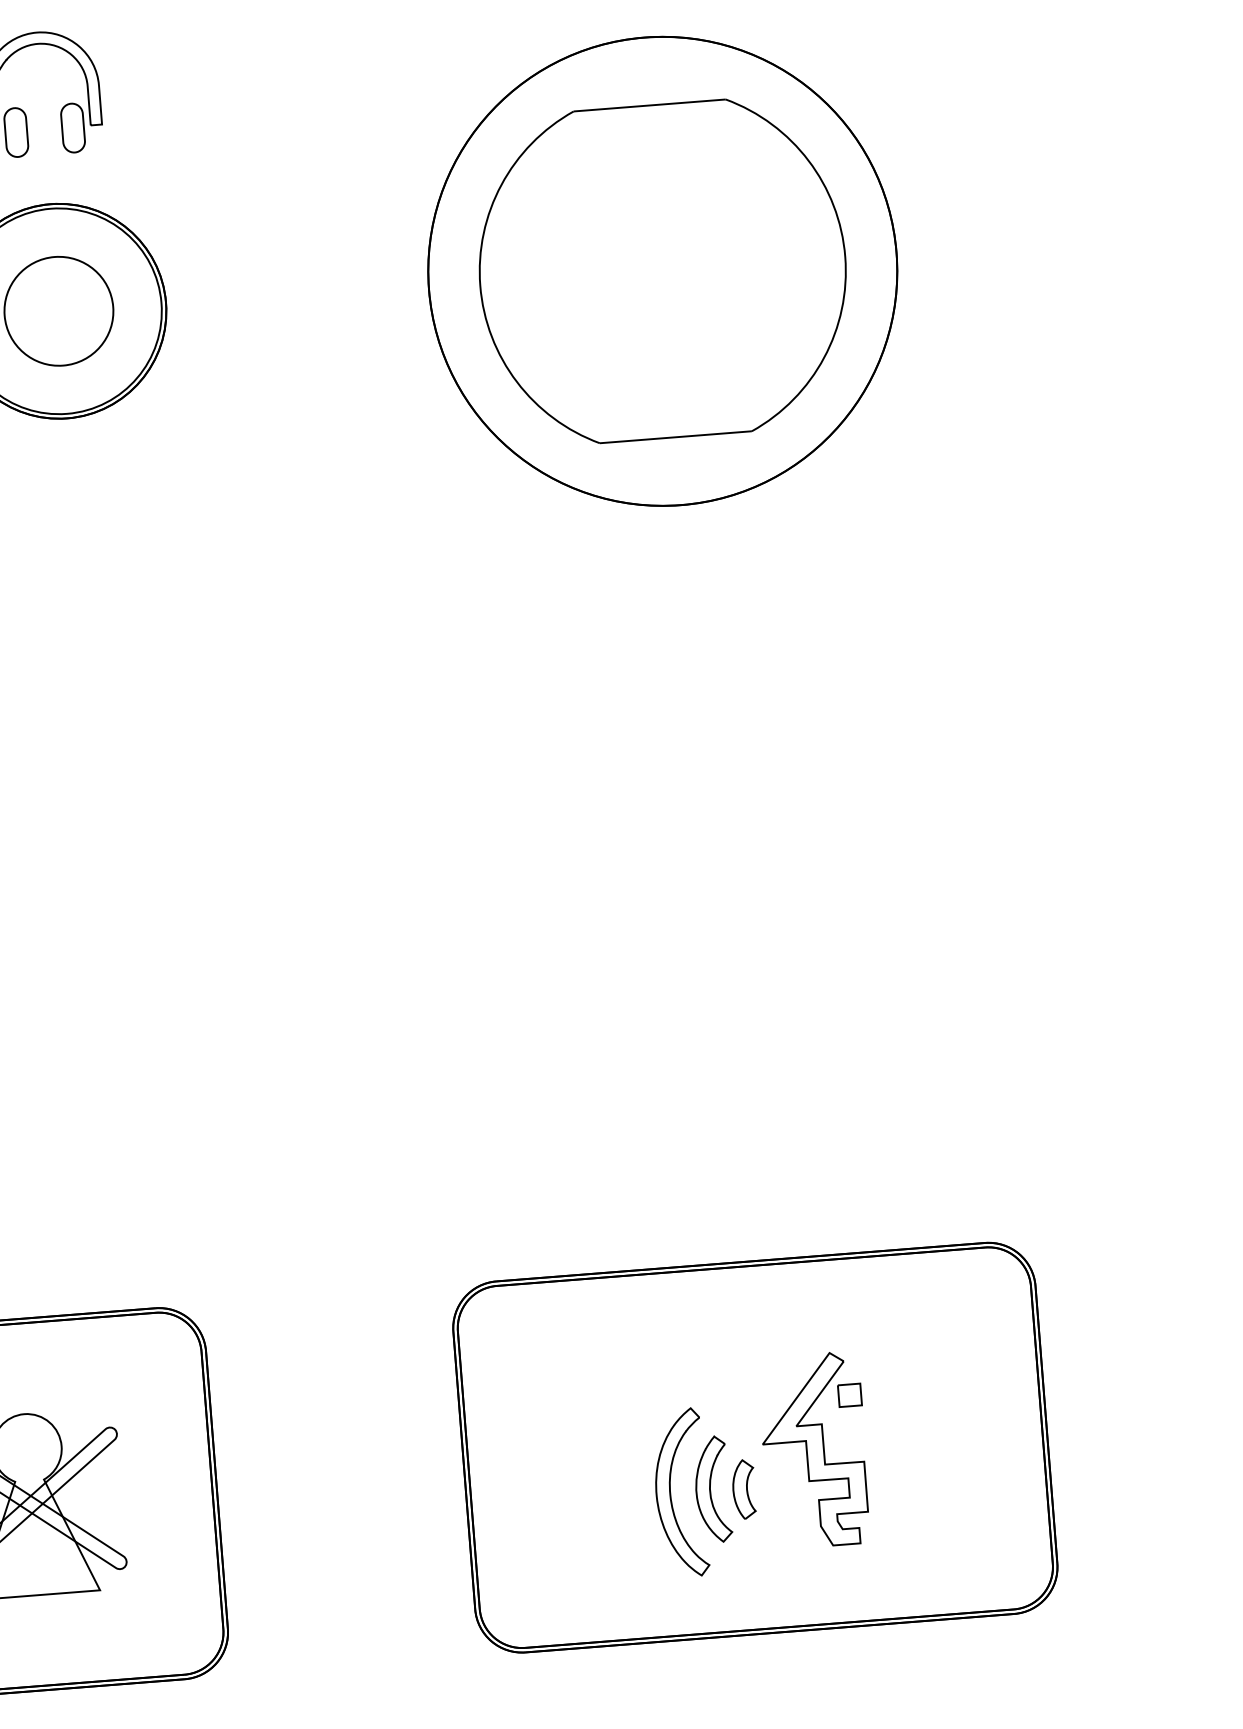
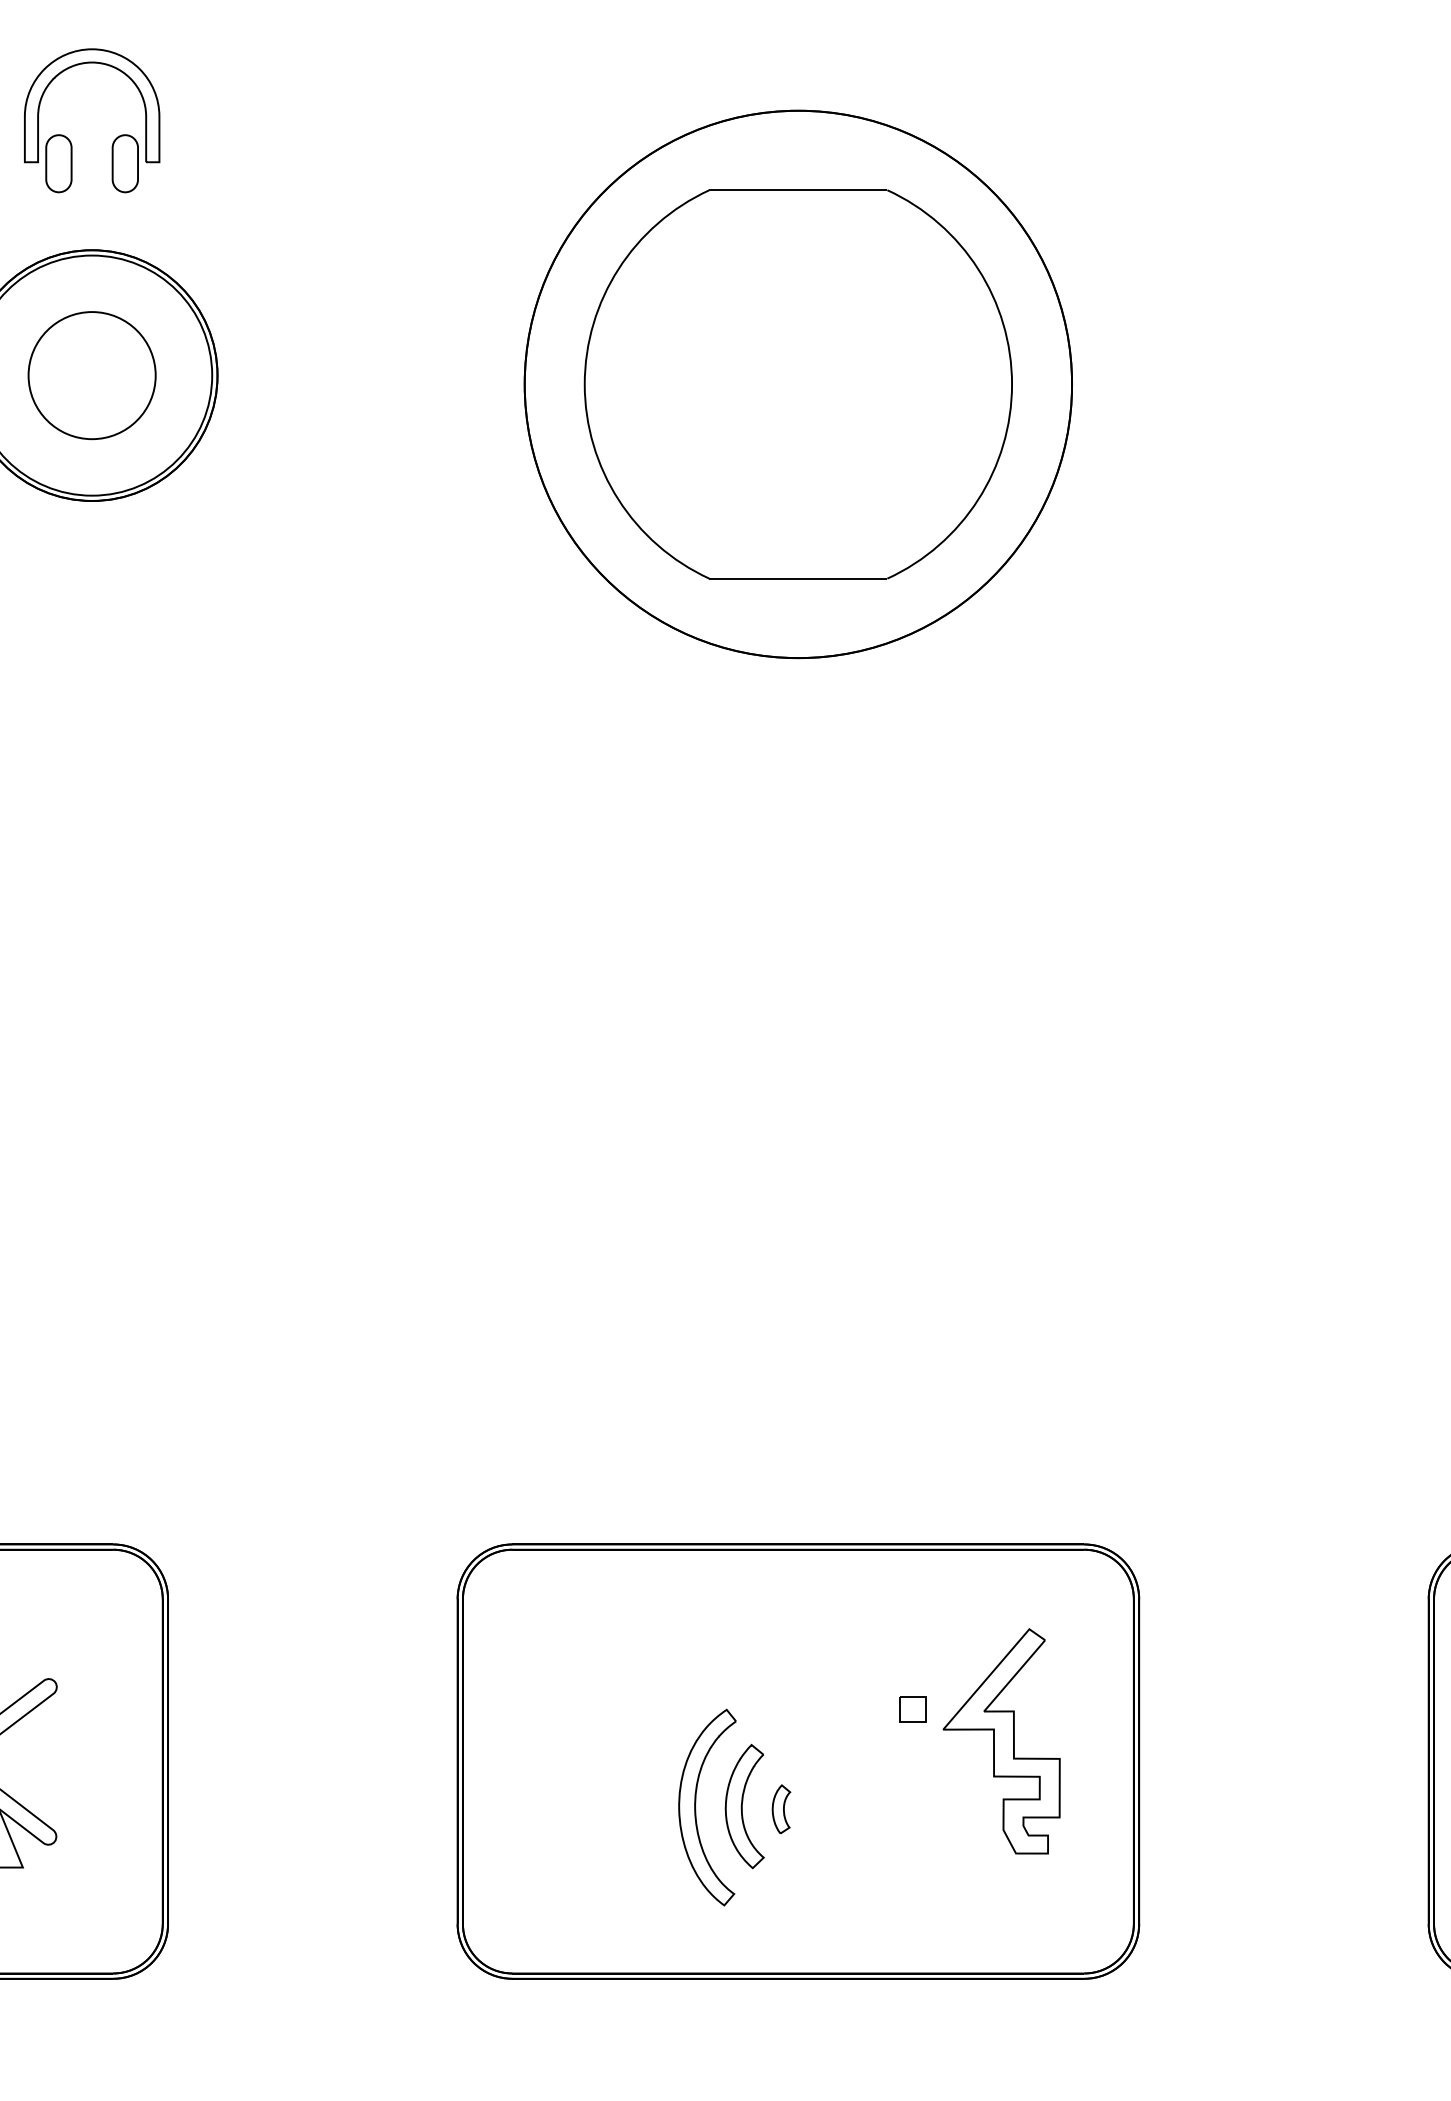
part: (813, 1450) -> (1001, 1741), moved
part: (744, 1489) -> (781, 1809), size x0.7

